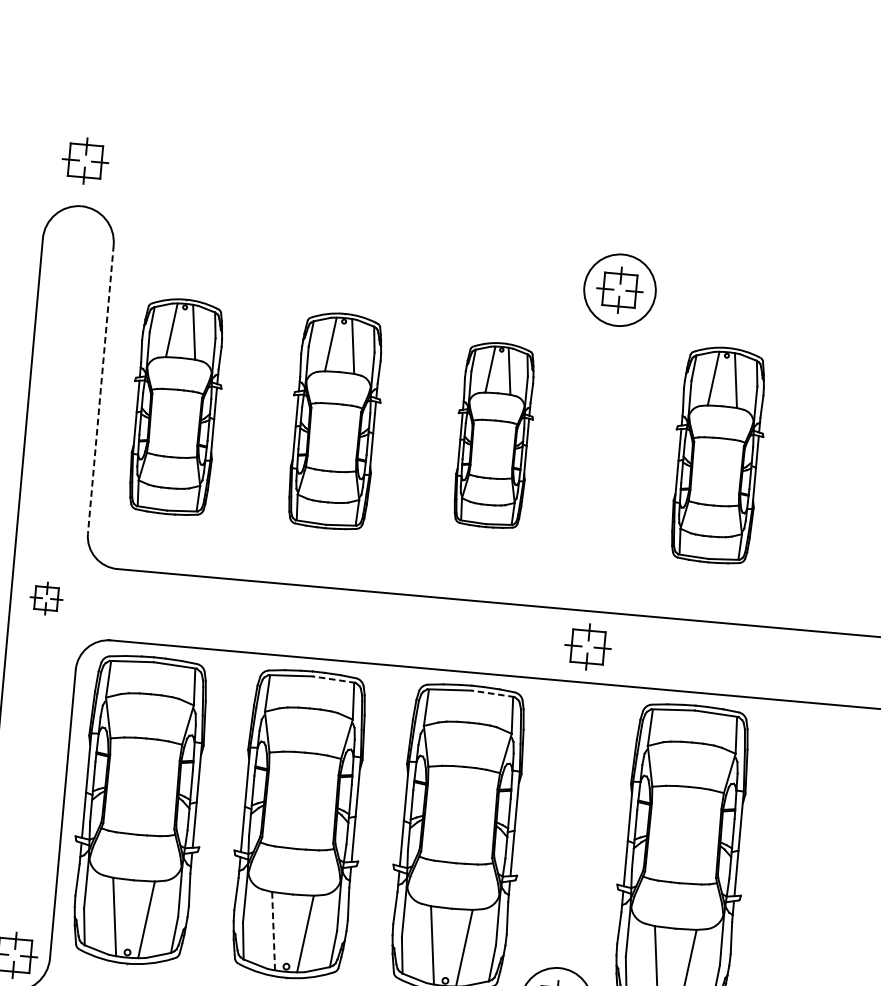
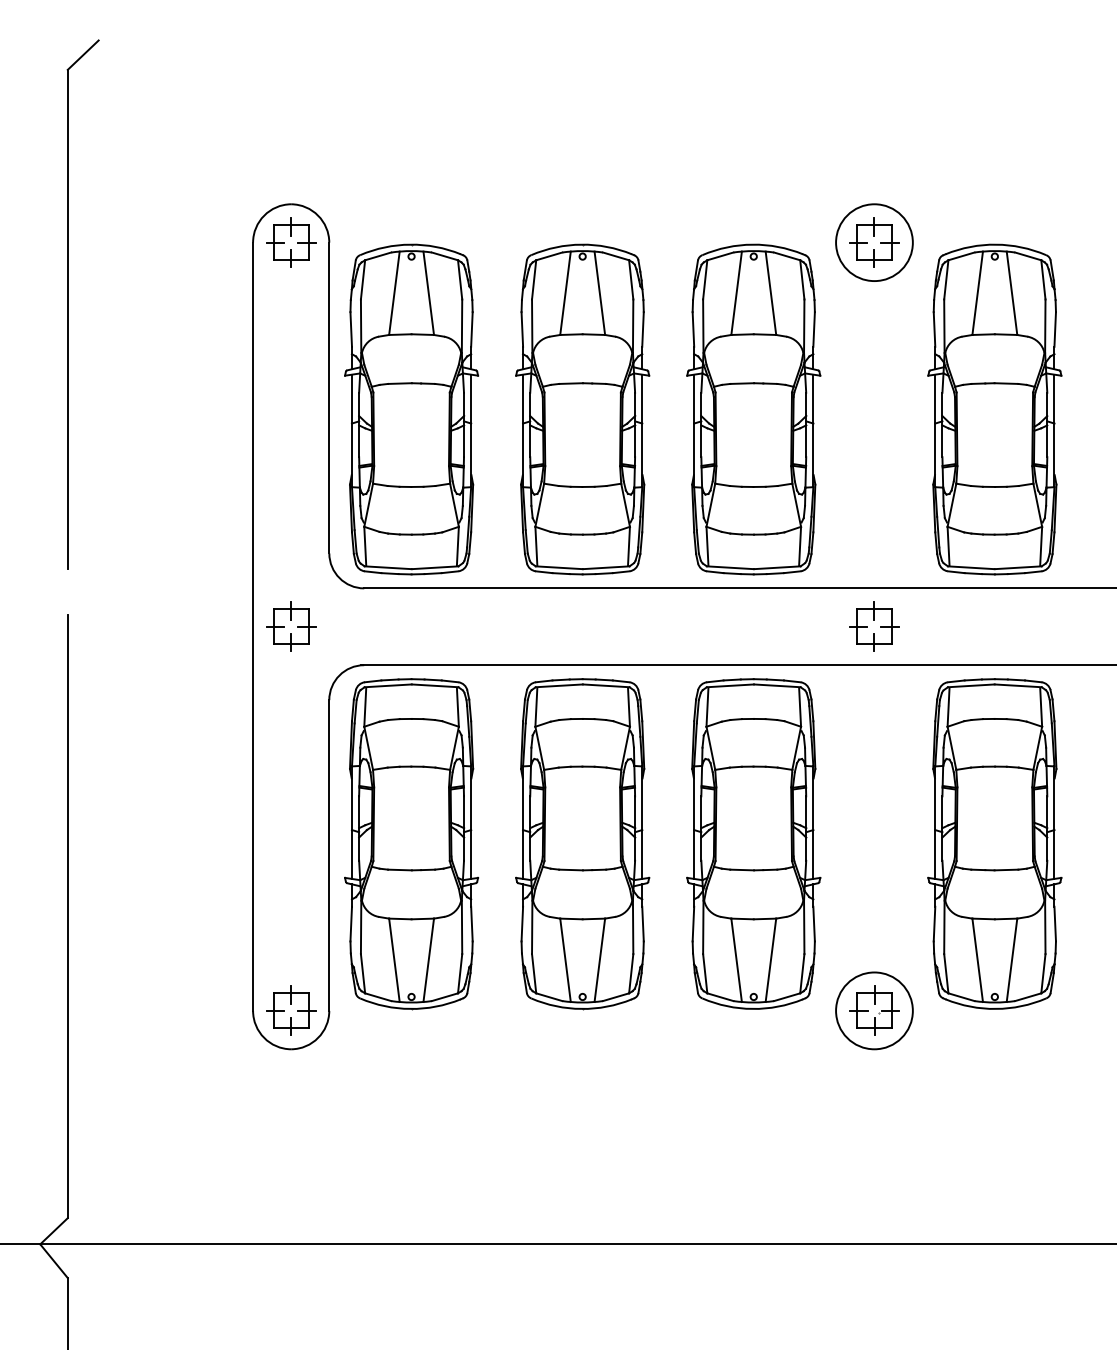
part: (85, 160) -> (291, 242), moved
line: (100, 389) -> (329, 398), dashed -> solid
part: (176, 406) -> (411, 409), size x1.43
part: (335, 421) -> (582, 409), size x1.43
part: (493, 435) -> (753, 409), size x1.67
part: (717, 455) -> (994, 409), size x1.43
part: (46, 598) -> (291, 626), size x1.43
line: (333, 679) -> (605, 685), dashed -> solid
line: (492, 693) -> (776, 685), dashed -> solid
line: (273, 930) -> (565, 959), dashed -> solid

